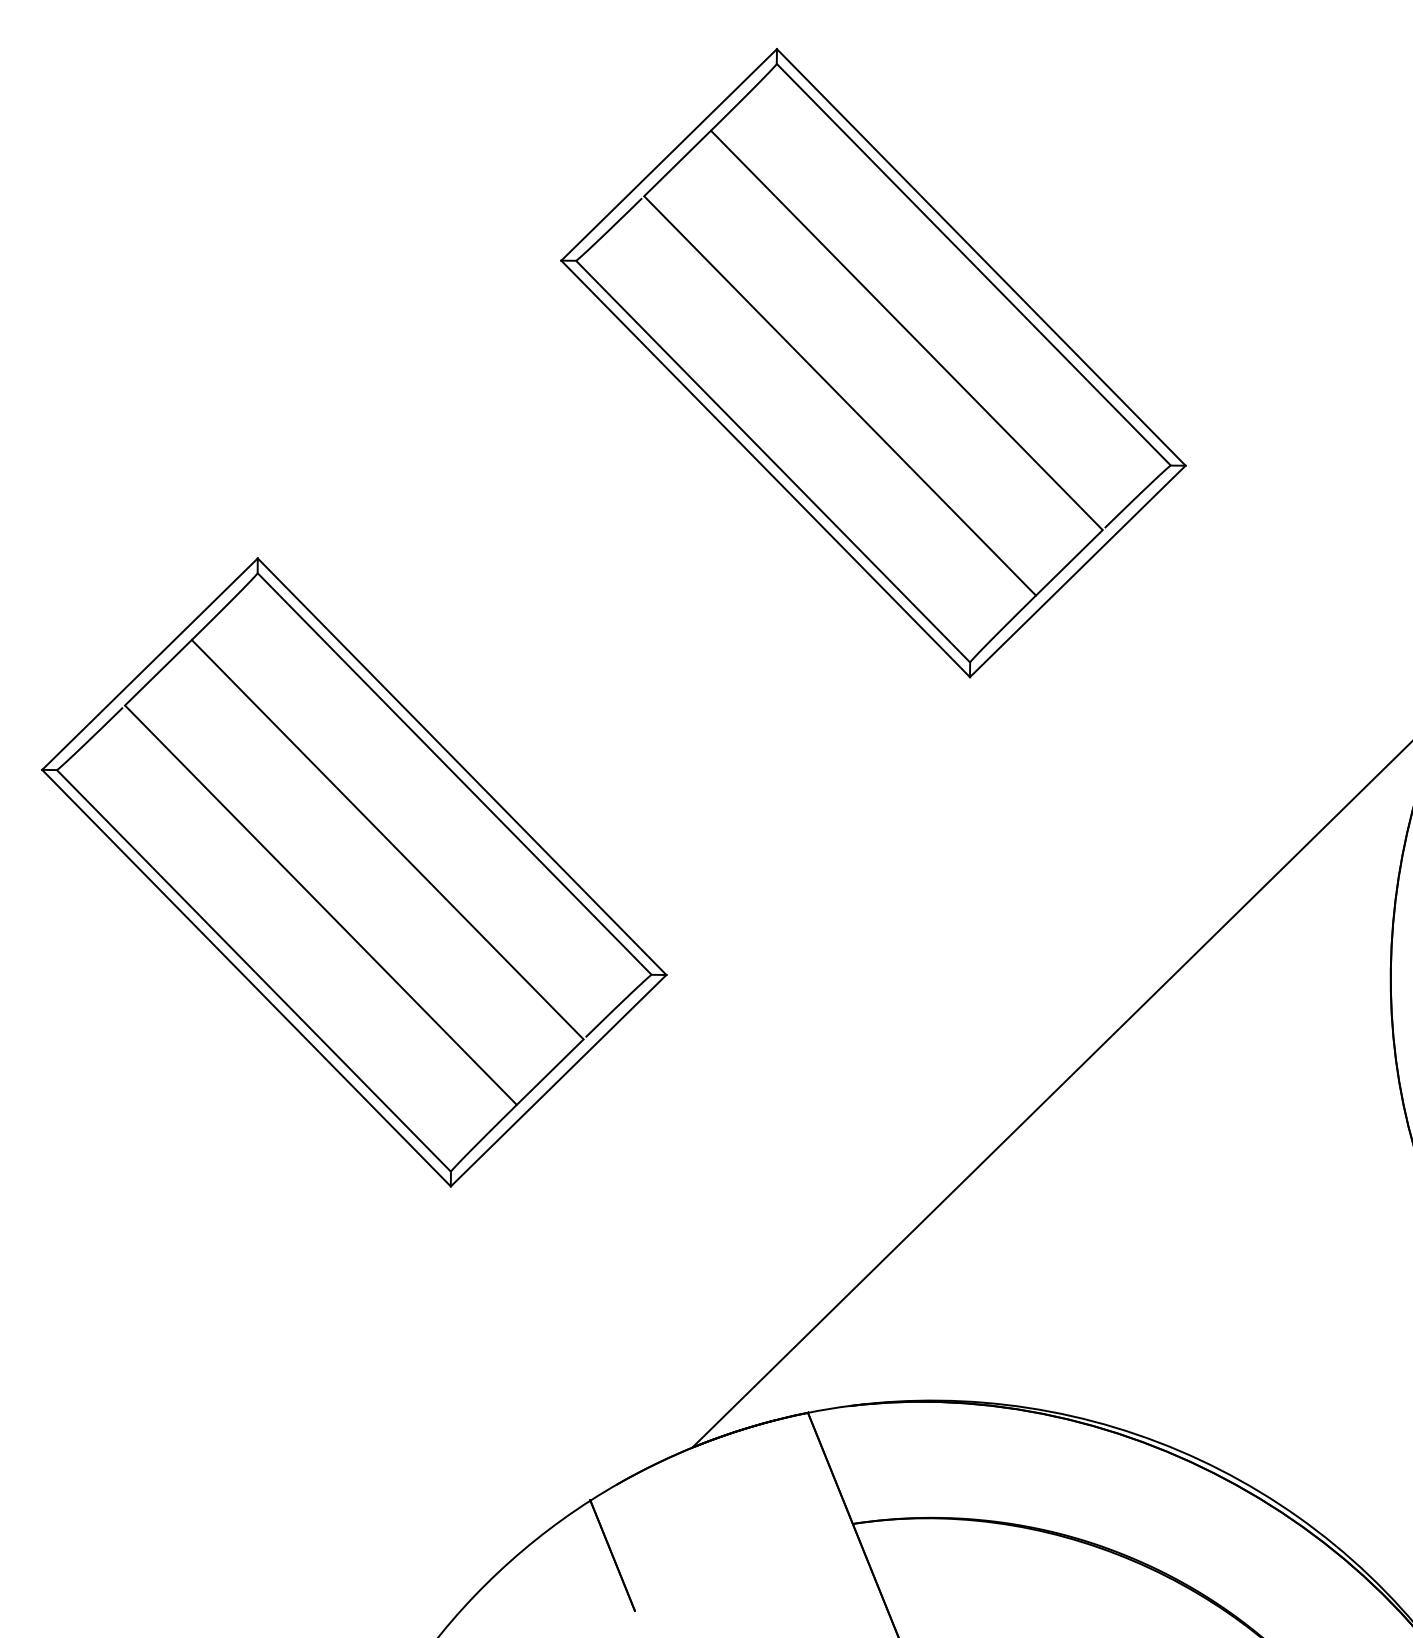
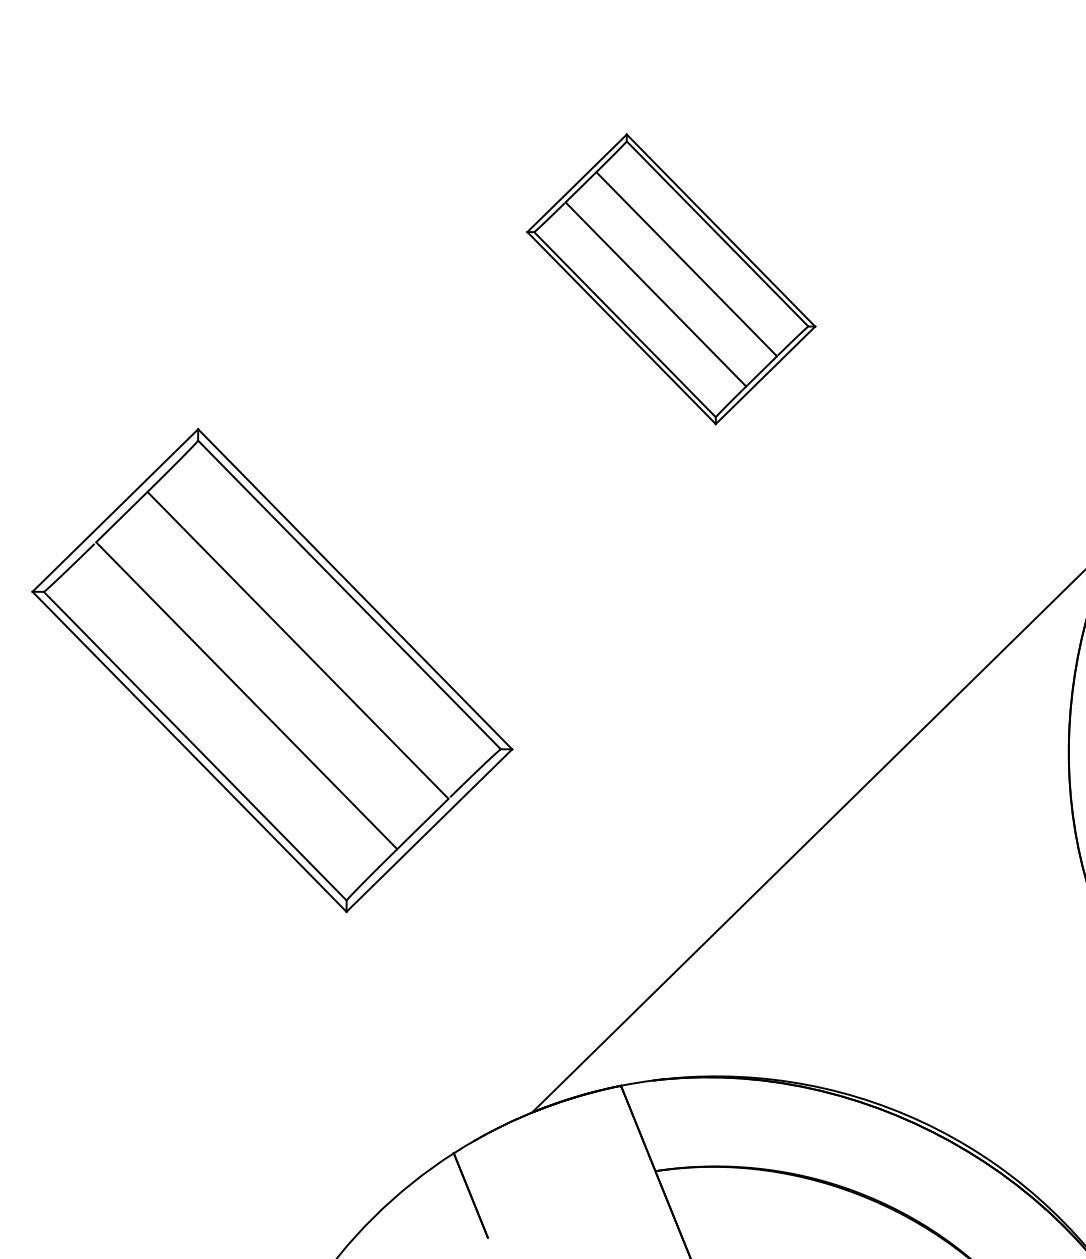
part: (873, 363) -> (671, 279), size x0.6

